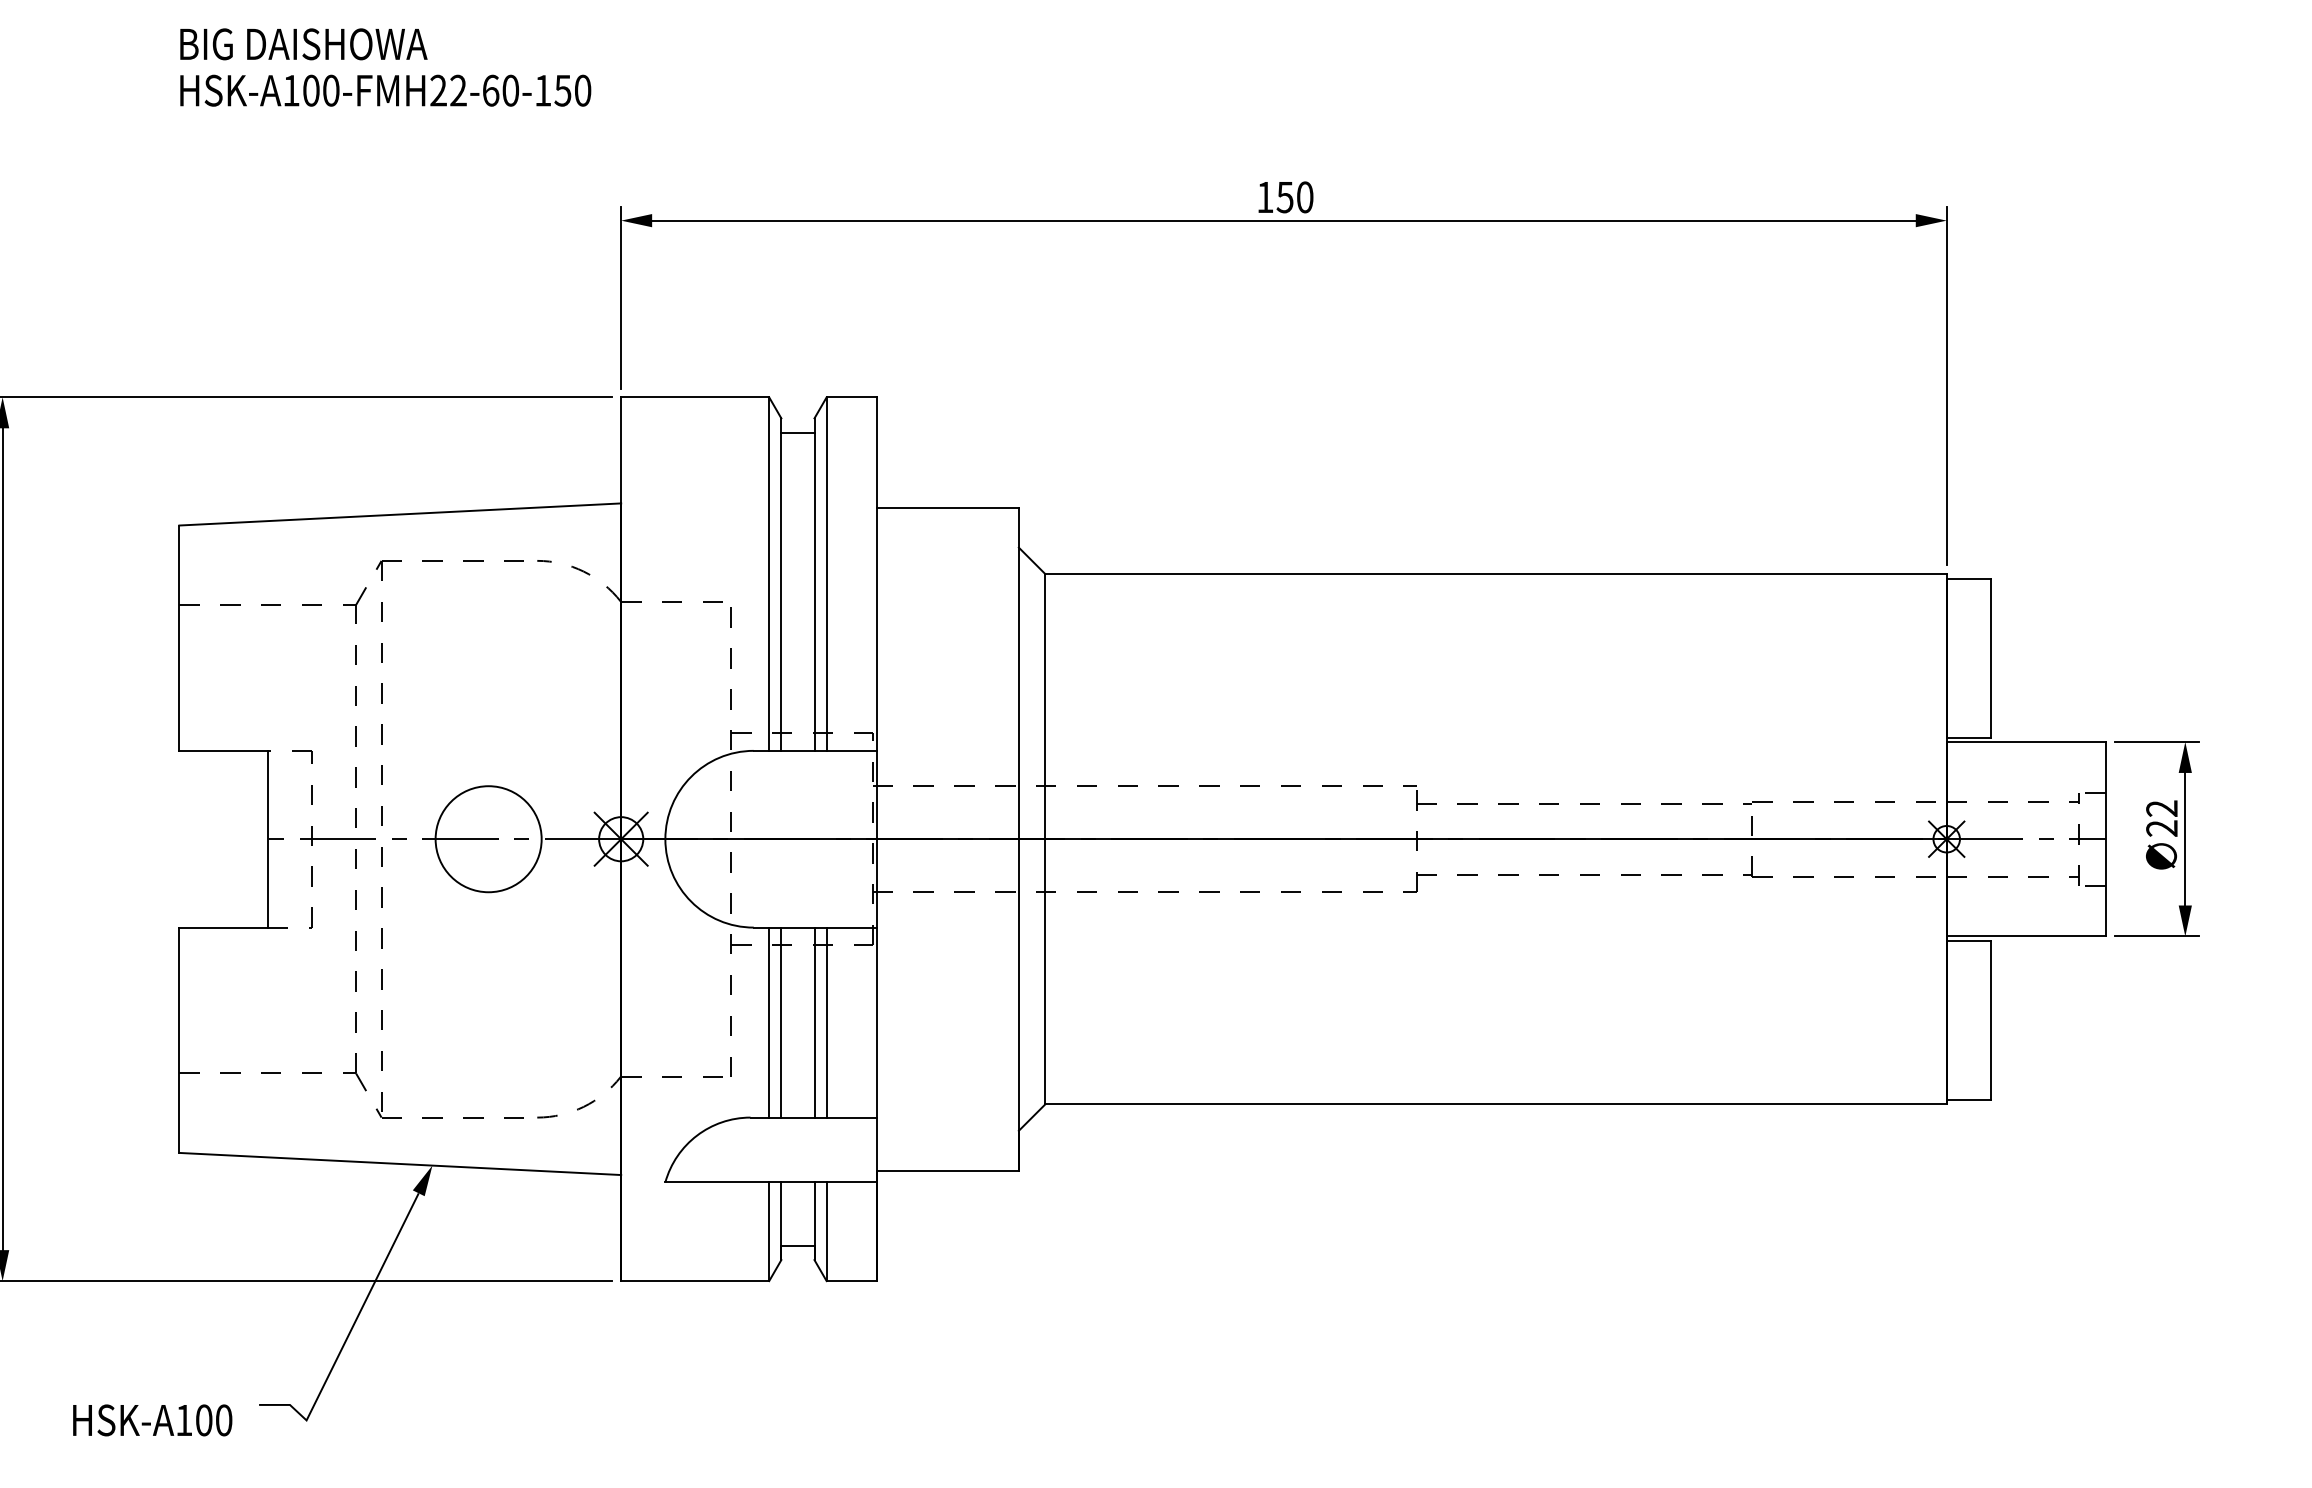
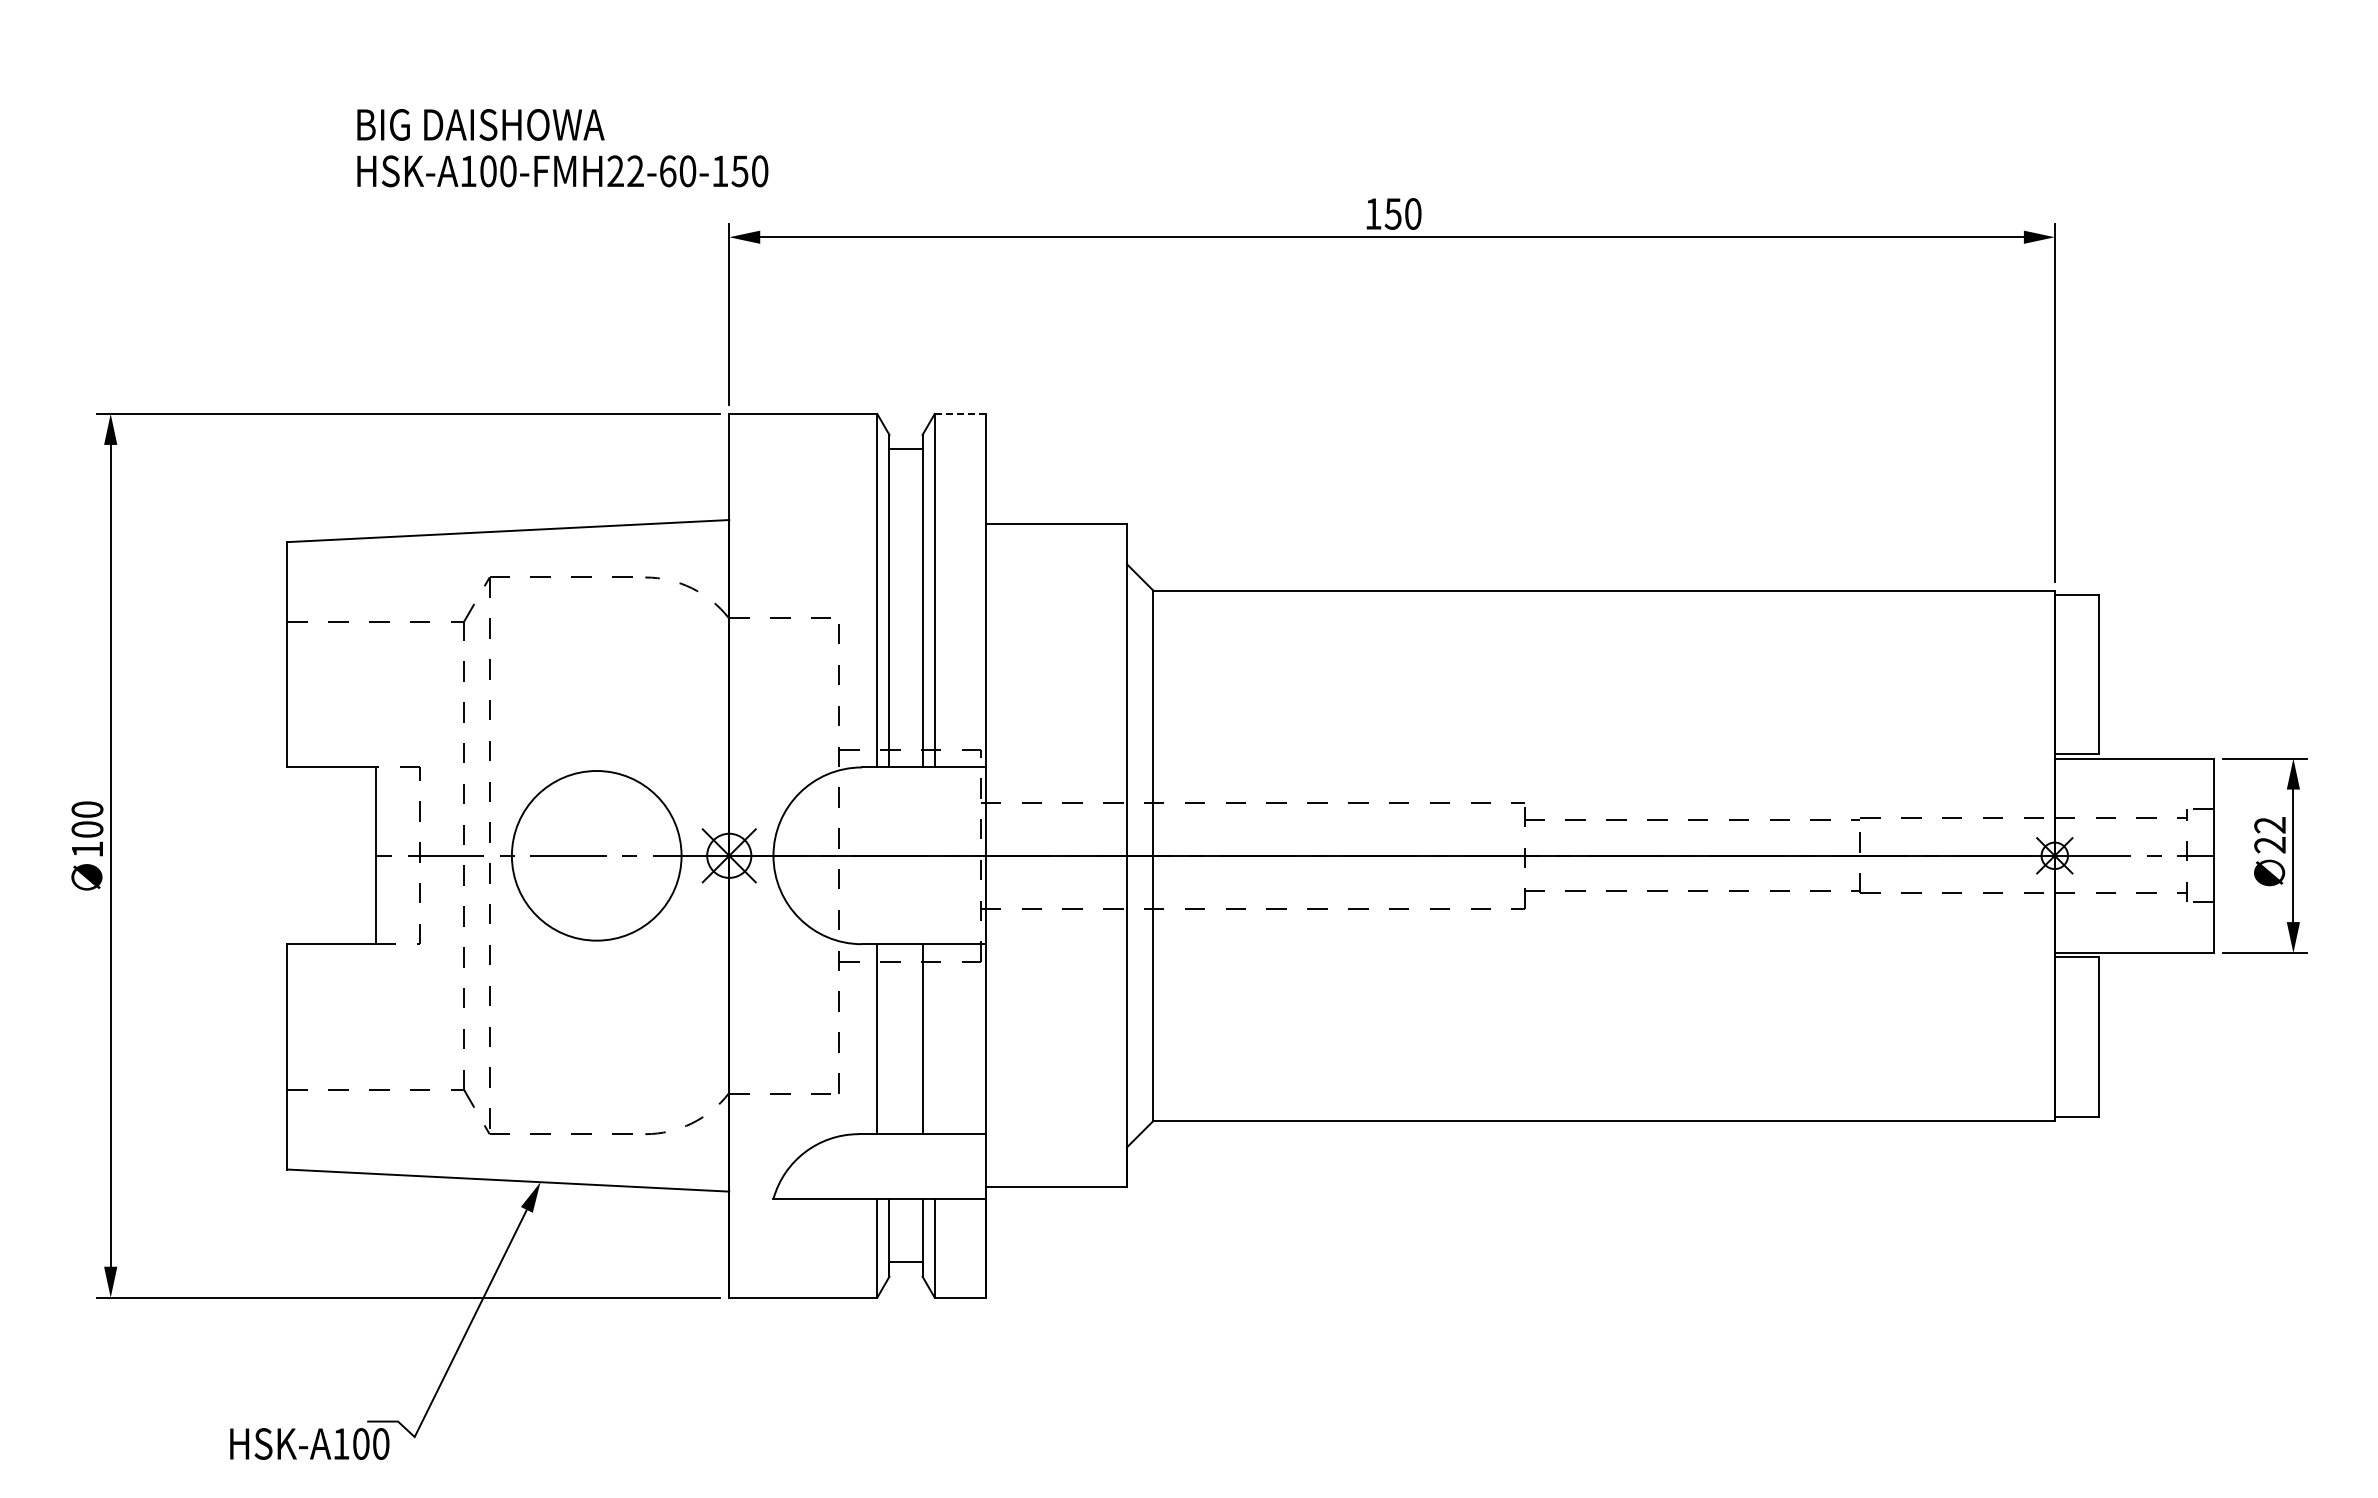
text: (385, 67) -> (562, 148), moved
line: (852, 396) -> (960, 413), solid -> dashed
circle: (488, 838) -> (596, 855), size x1.6
line: (781, 1022) -> (889, 1039), removed
line: (826, 1022) -> (934, 1039), removed
text: (152, 1419) -> (309, 1443), moved

